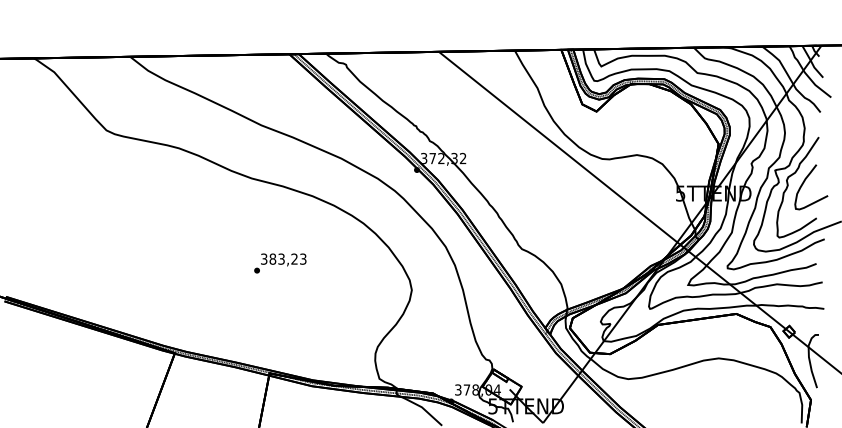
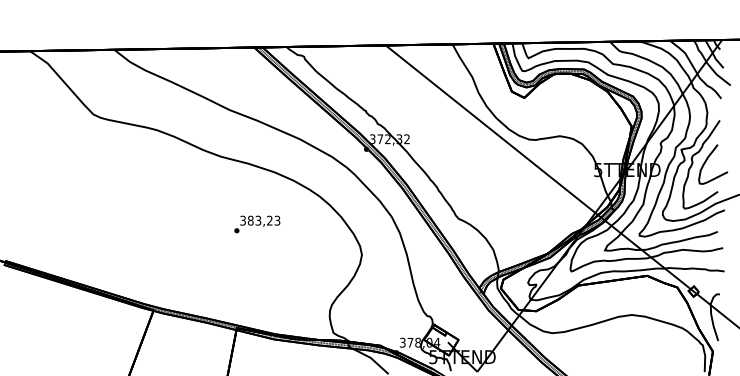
text: (280, 263) -> (257, 224), moved

